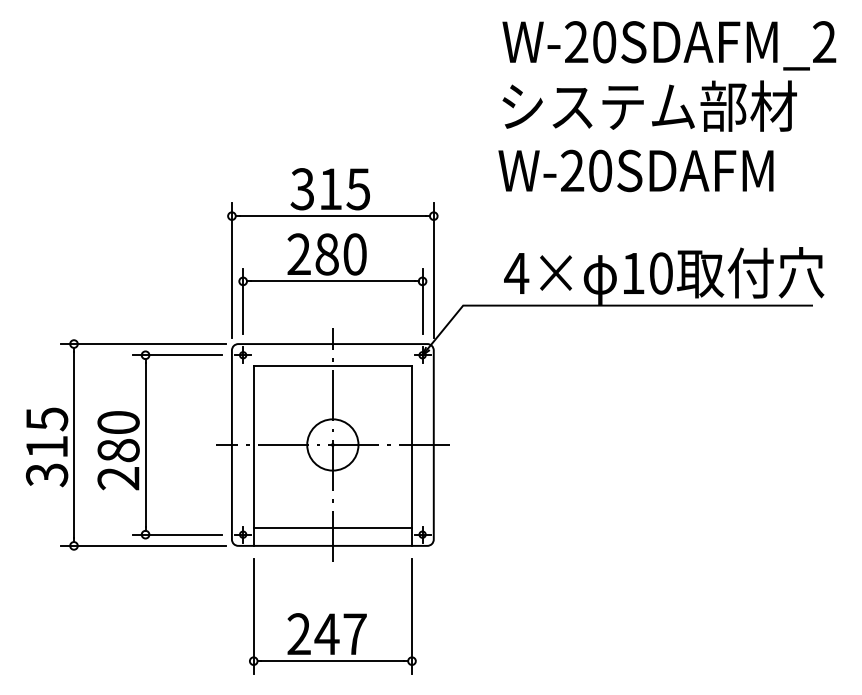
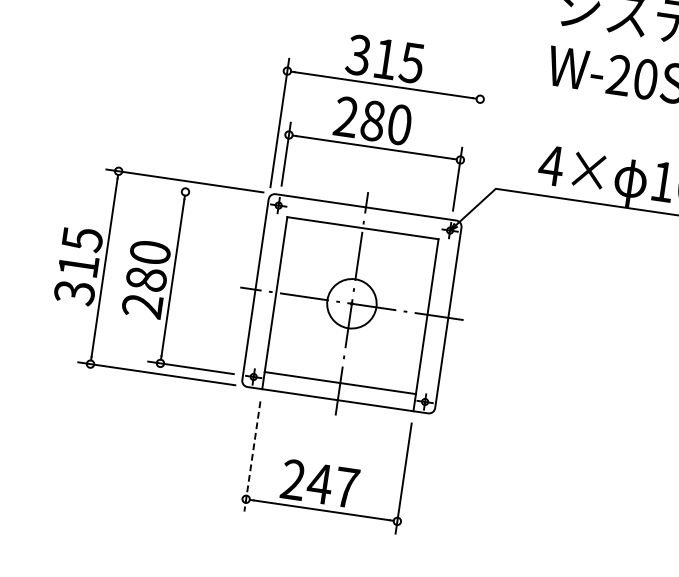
line: (433, 270) -> (472, 151), removed
line: (177, 355) -> (215, 196), removed
line: (253, 616) -> (252, 456), solid -> dashed

